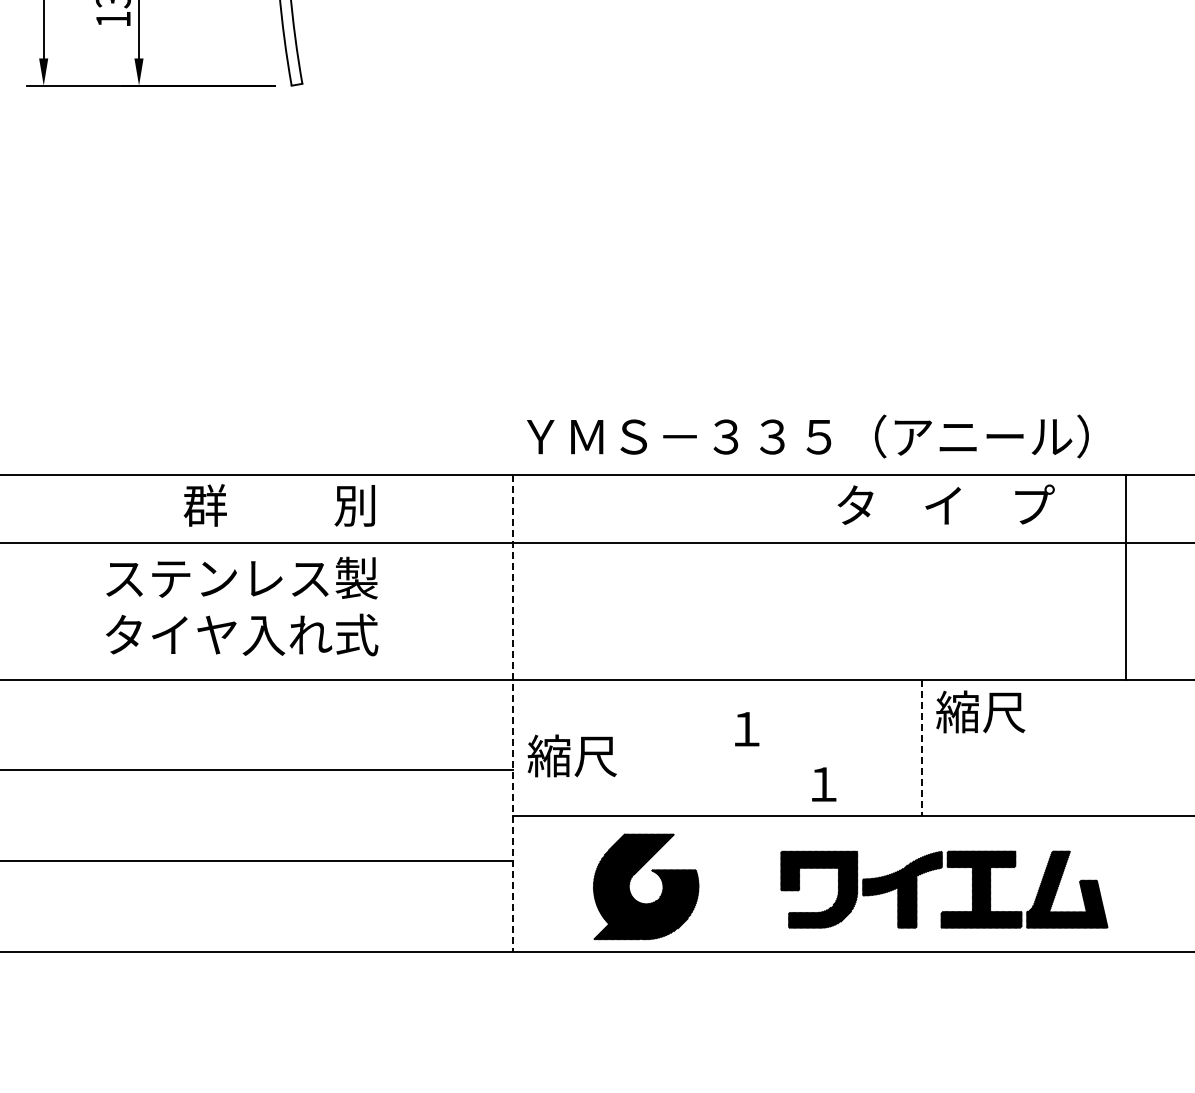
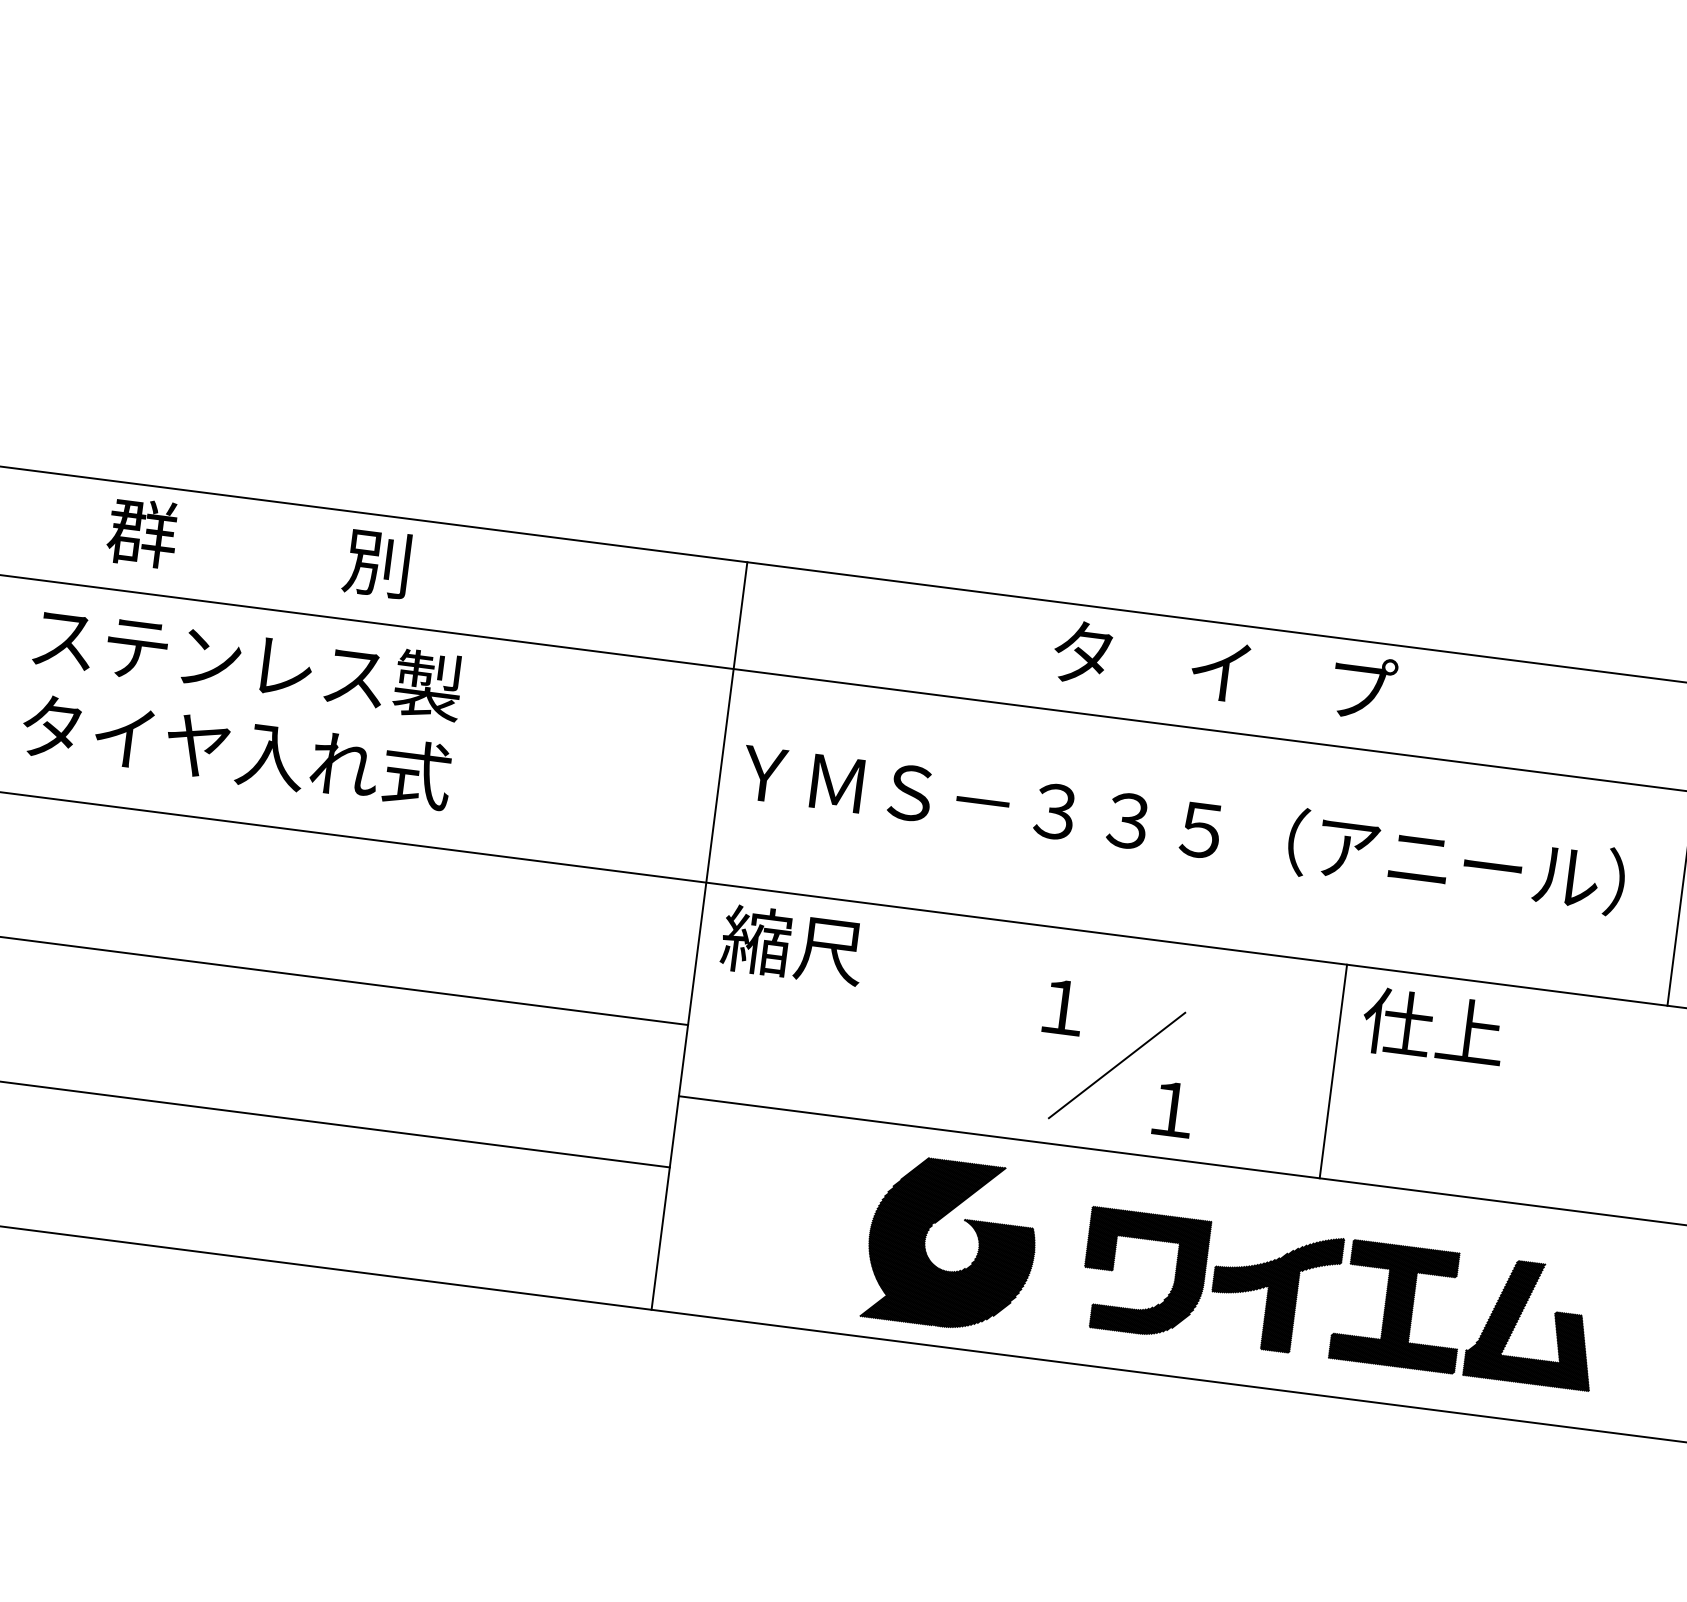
text: (807, 436) -> (1182, 827), moved
text: (945, 504) -> (1223, 669), moved
text: (278, 505) -> (257, 547), moved
text: (242, 606) -> (243, 706), moved
text: (980, 711) -> (1433, 1026), 縮尺 -> 仕上
line: (513, 714) -> (700, 937), dashed -> solid
line: (921, 748) -> (1333, 1072), dashed -> solid
text: (571, 755) -> (791, 944), moved
line: (784, 760) -> (1115, 1064), added
part: (657, 875) -> (972, 1228), moved

